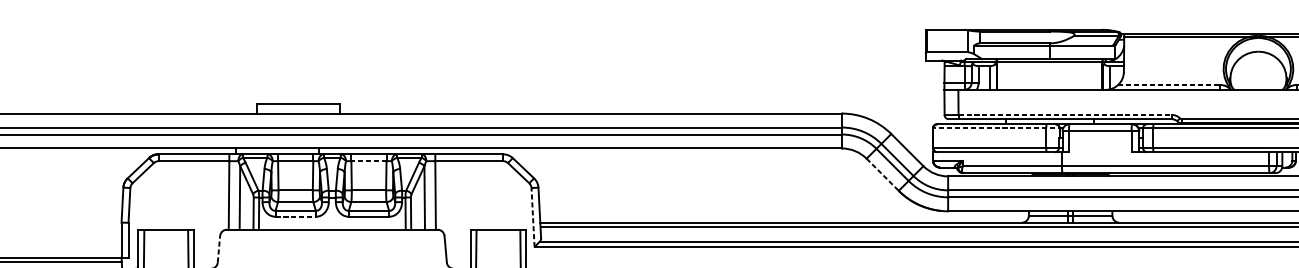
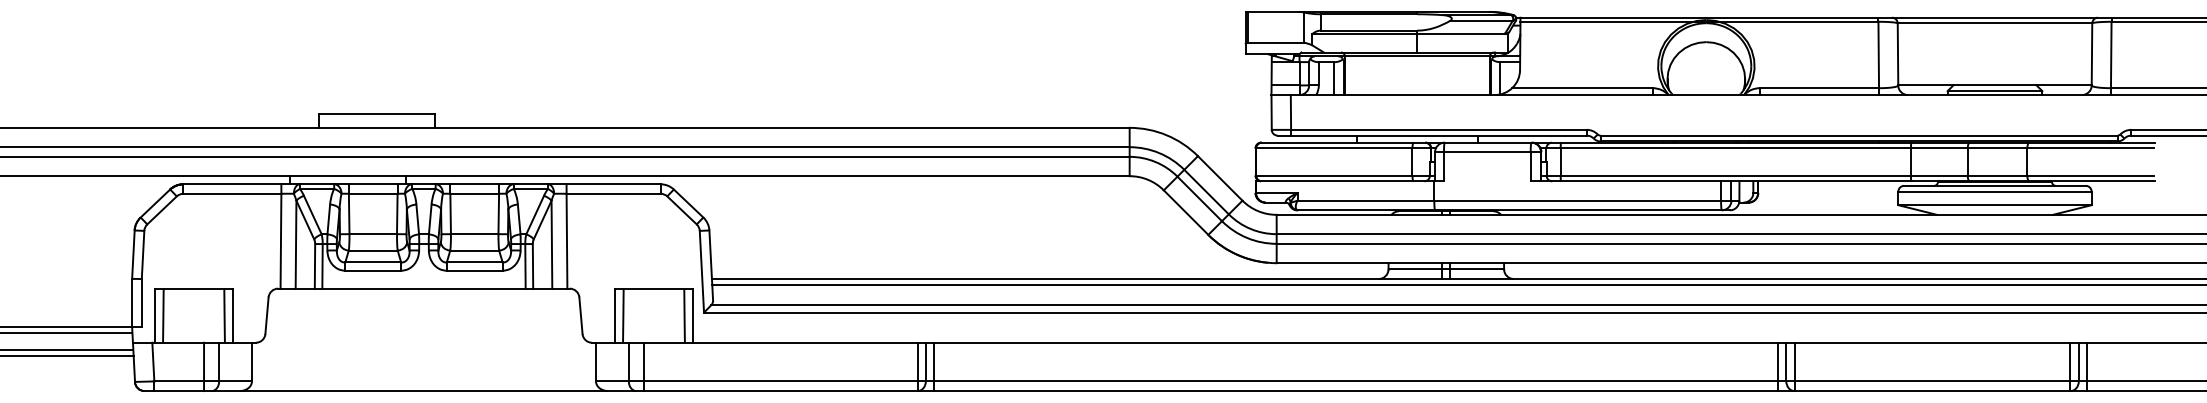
line: (1169, 85) -> (1583, 88), dashed -> solid
line: (1065, 114) -> (1438, 129), dashed -> solid
line: (997, 128) -> (1345, 148), dashed -> solid
line: (368, 160) -> (474, 193), dashed -> solid
line: (883, 174) -> (1186, 212), dashed -> solid
line: (295, 216) -> (373, 270), dashed -> solid
line: (532, 217) -> (701, 271), dashed -> solid
line: (219, 249) -> (267, 315), dashed -> solid

